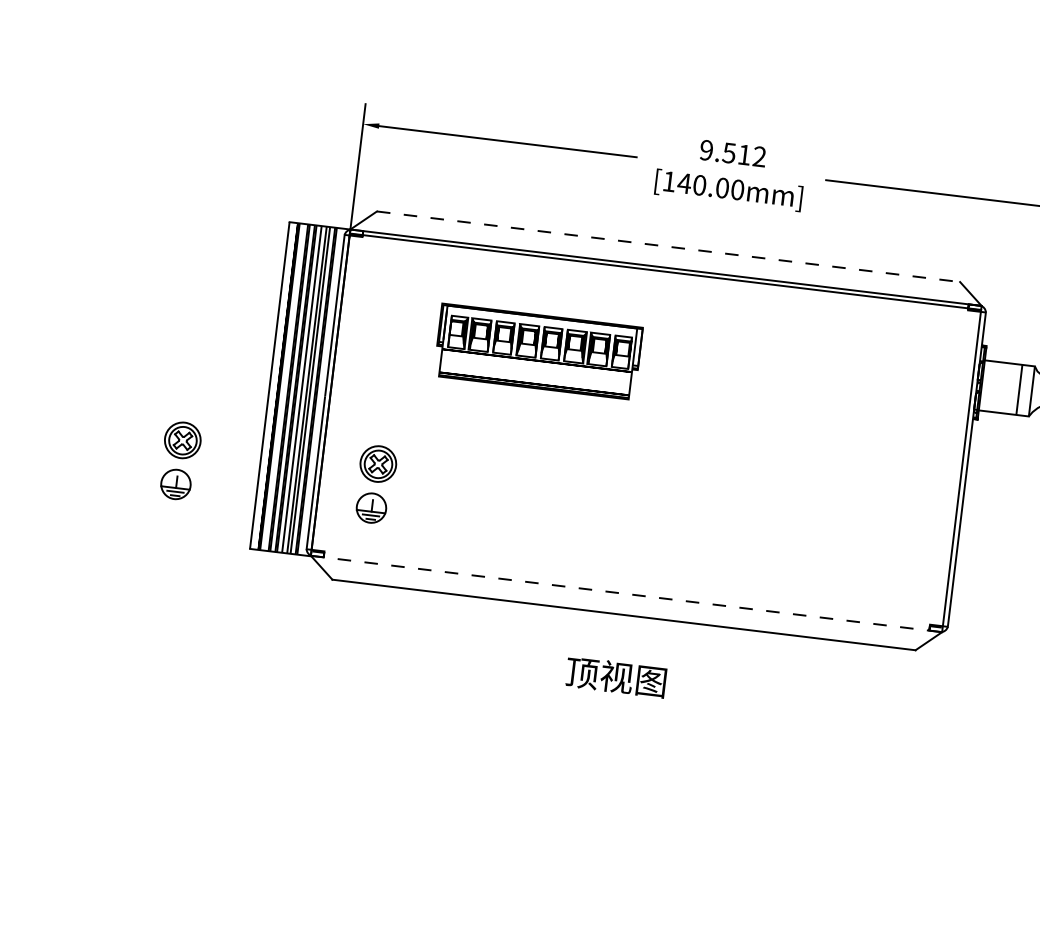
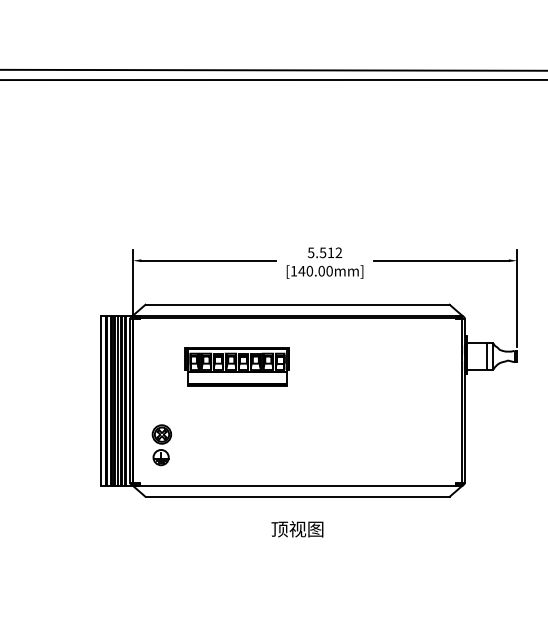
text: (705, 149) -> (310, 252), 9.512 -> 5.512
line: (670, 246) -> (298, 304), dashed -> solid
part: (179, 461) -> (59, 445), removed
line: (626, 593) -> (297, 485), dashed -> solid

